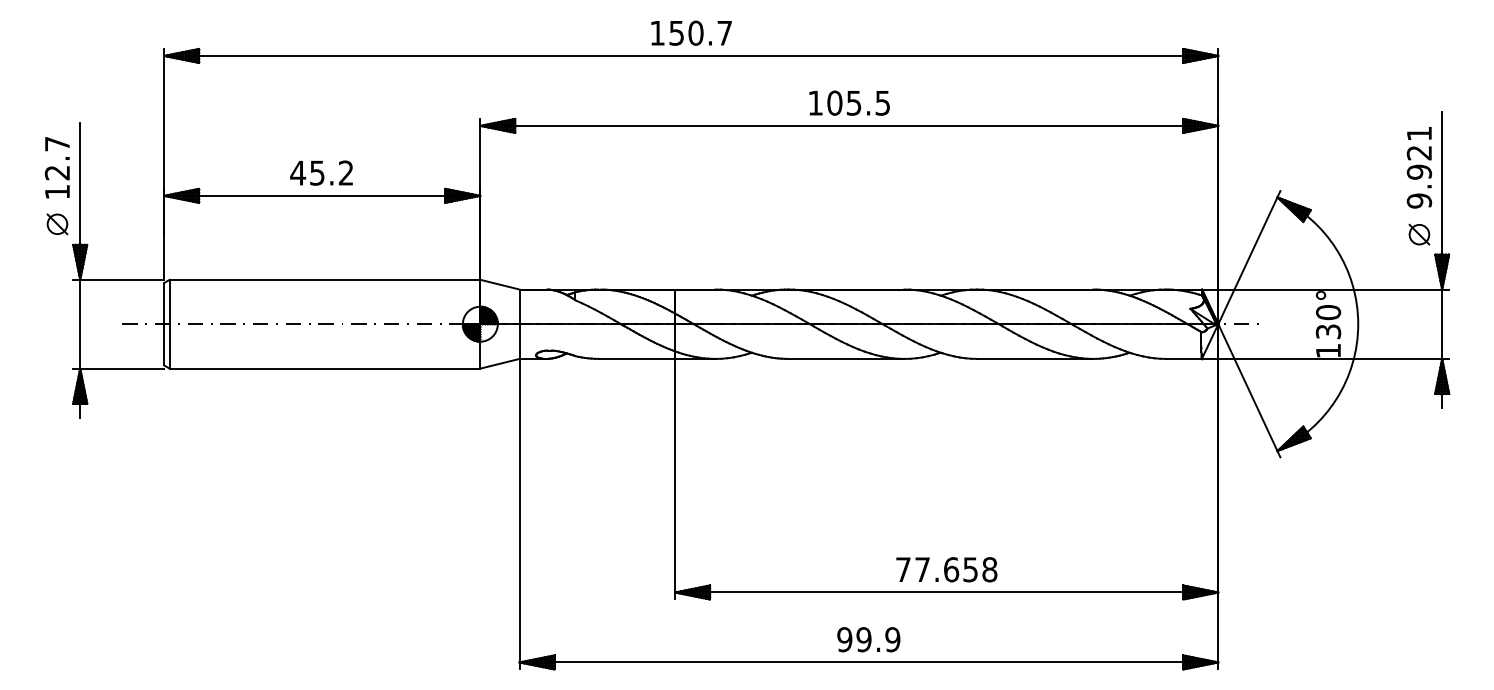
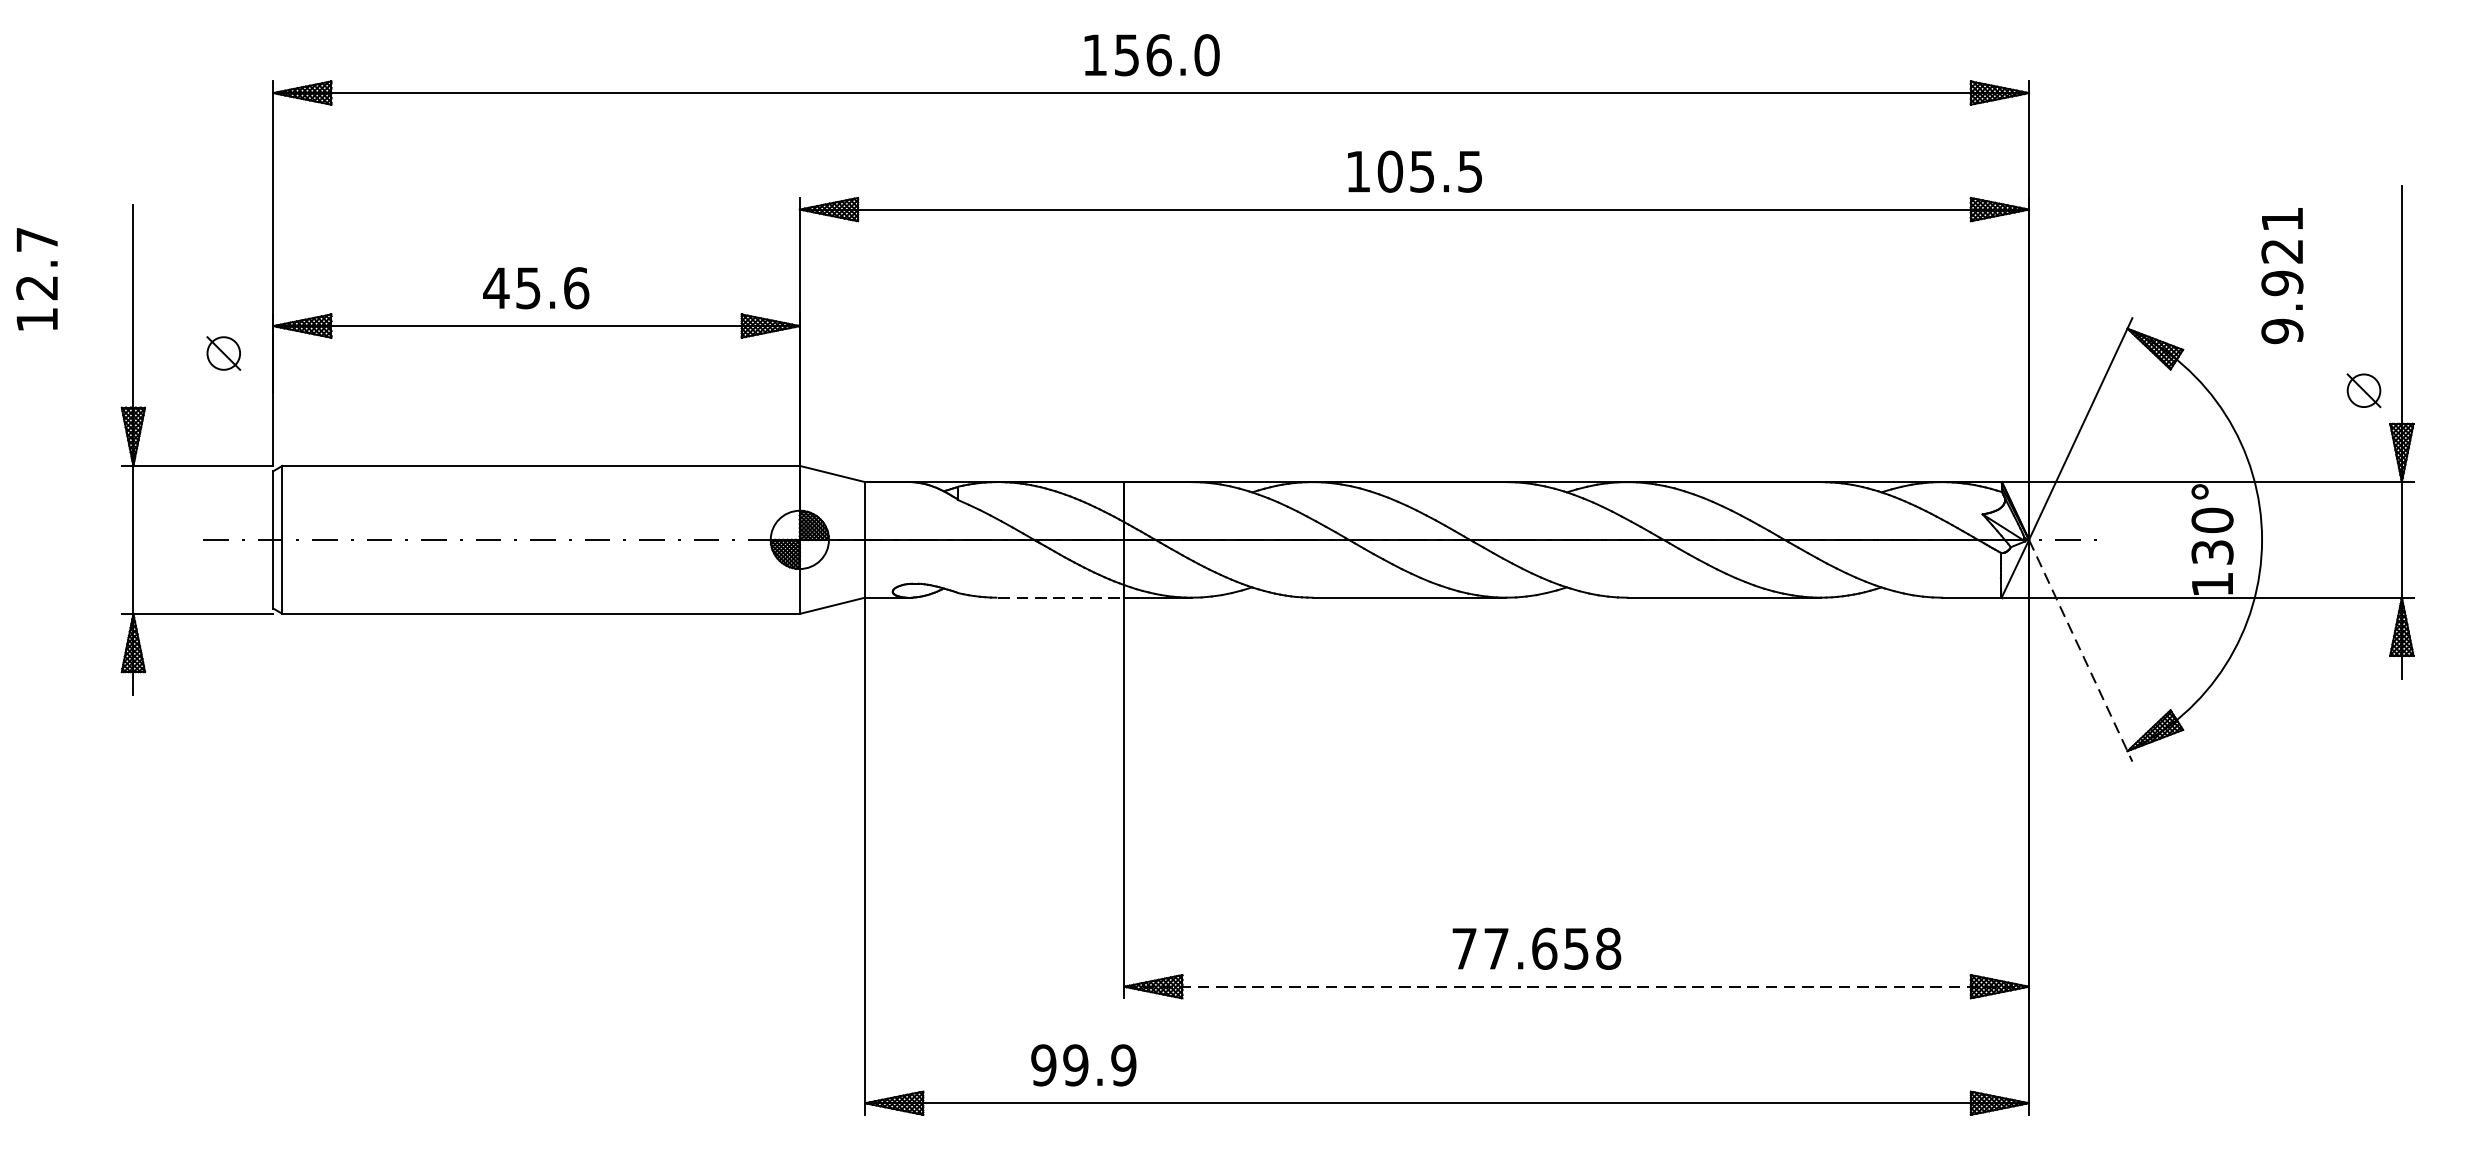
text: (710, 32) -> (1183, 54), 150.7 -> 156.0
text: (56, 167) -> (35, 278), moved
text: (1419, 167) -> (2282, 275), moved
text: (345, 172) -> (575, 287), 45.2 -> 45.6
part: (57, 224) -> (223, 353), moved
line: (637, 358) -> (1061, 596), solid -> dashed
line: (1249, 391) -> (2080, 651), solid -> dashed
text: (946, 569) -> (1536, 948), moved
line: (946, 592) -> (1576, 986), solid -> dashed
text: (868, 639) -> (1083, 1065), moved

